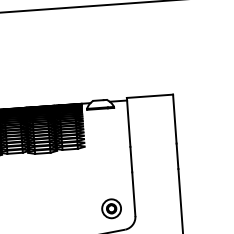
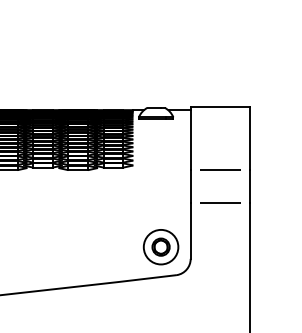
line: (153, 144) -> (220, 169), added
line: (155, 170) -> (220, 202), added
part: (111, 209) -> (160, 247), size x1.43

